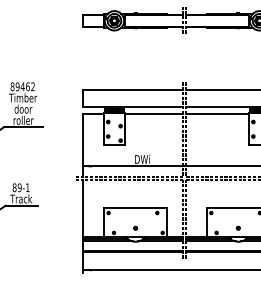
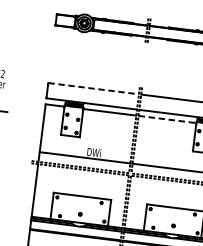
line: (133, 90) -> (93, 88), solid -> dashed
line: (217, 113) -> (167, 119), solid -> dashed

